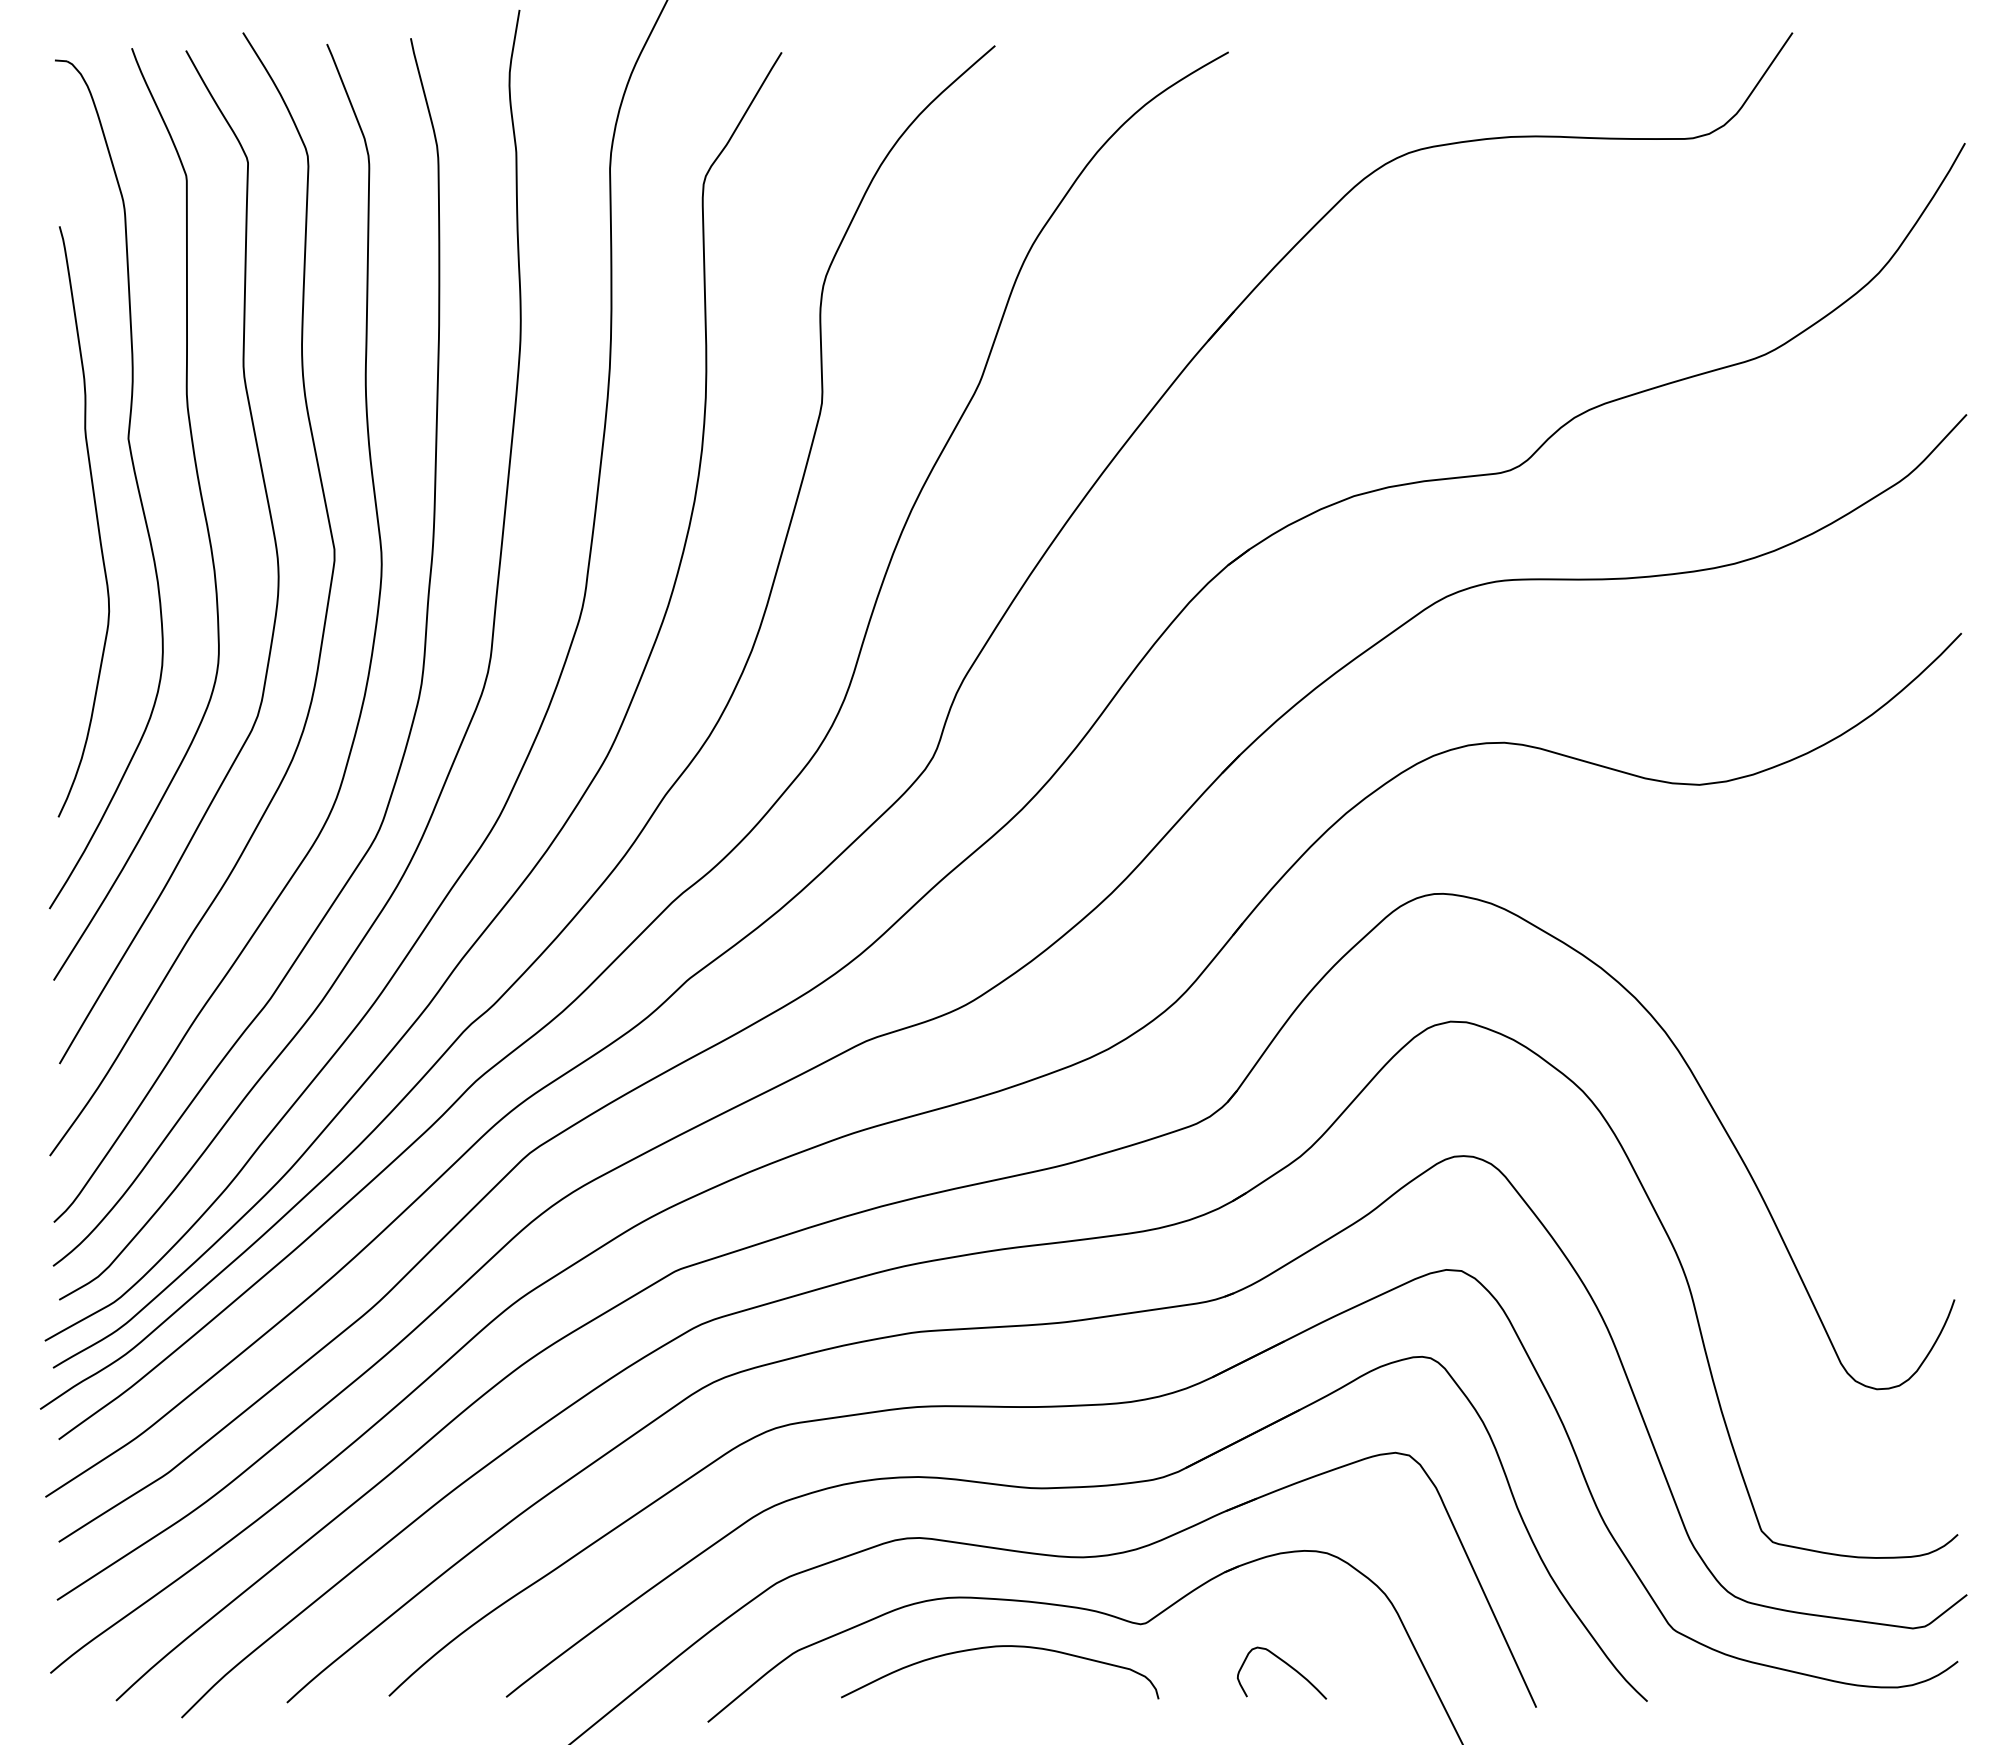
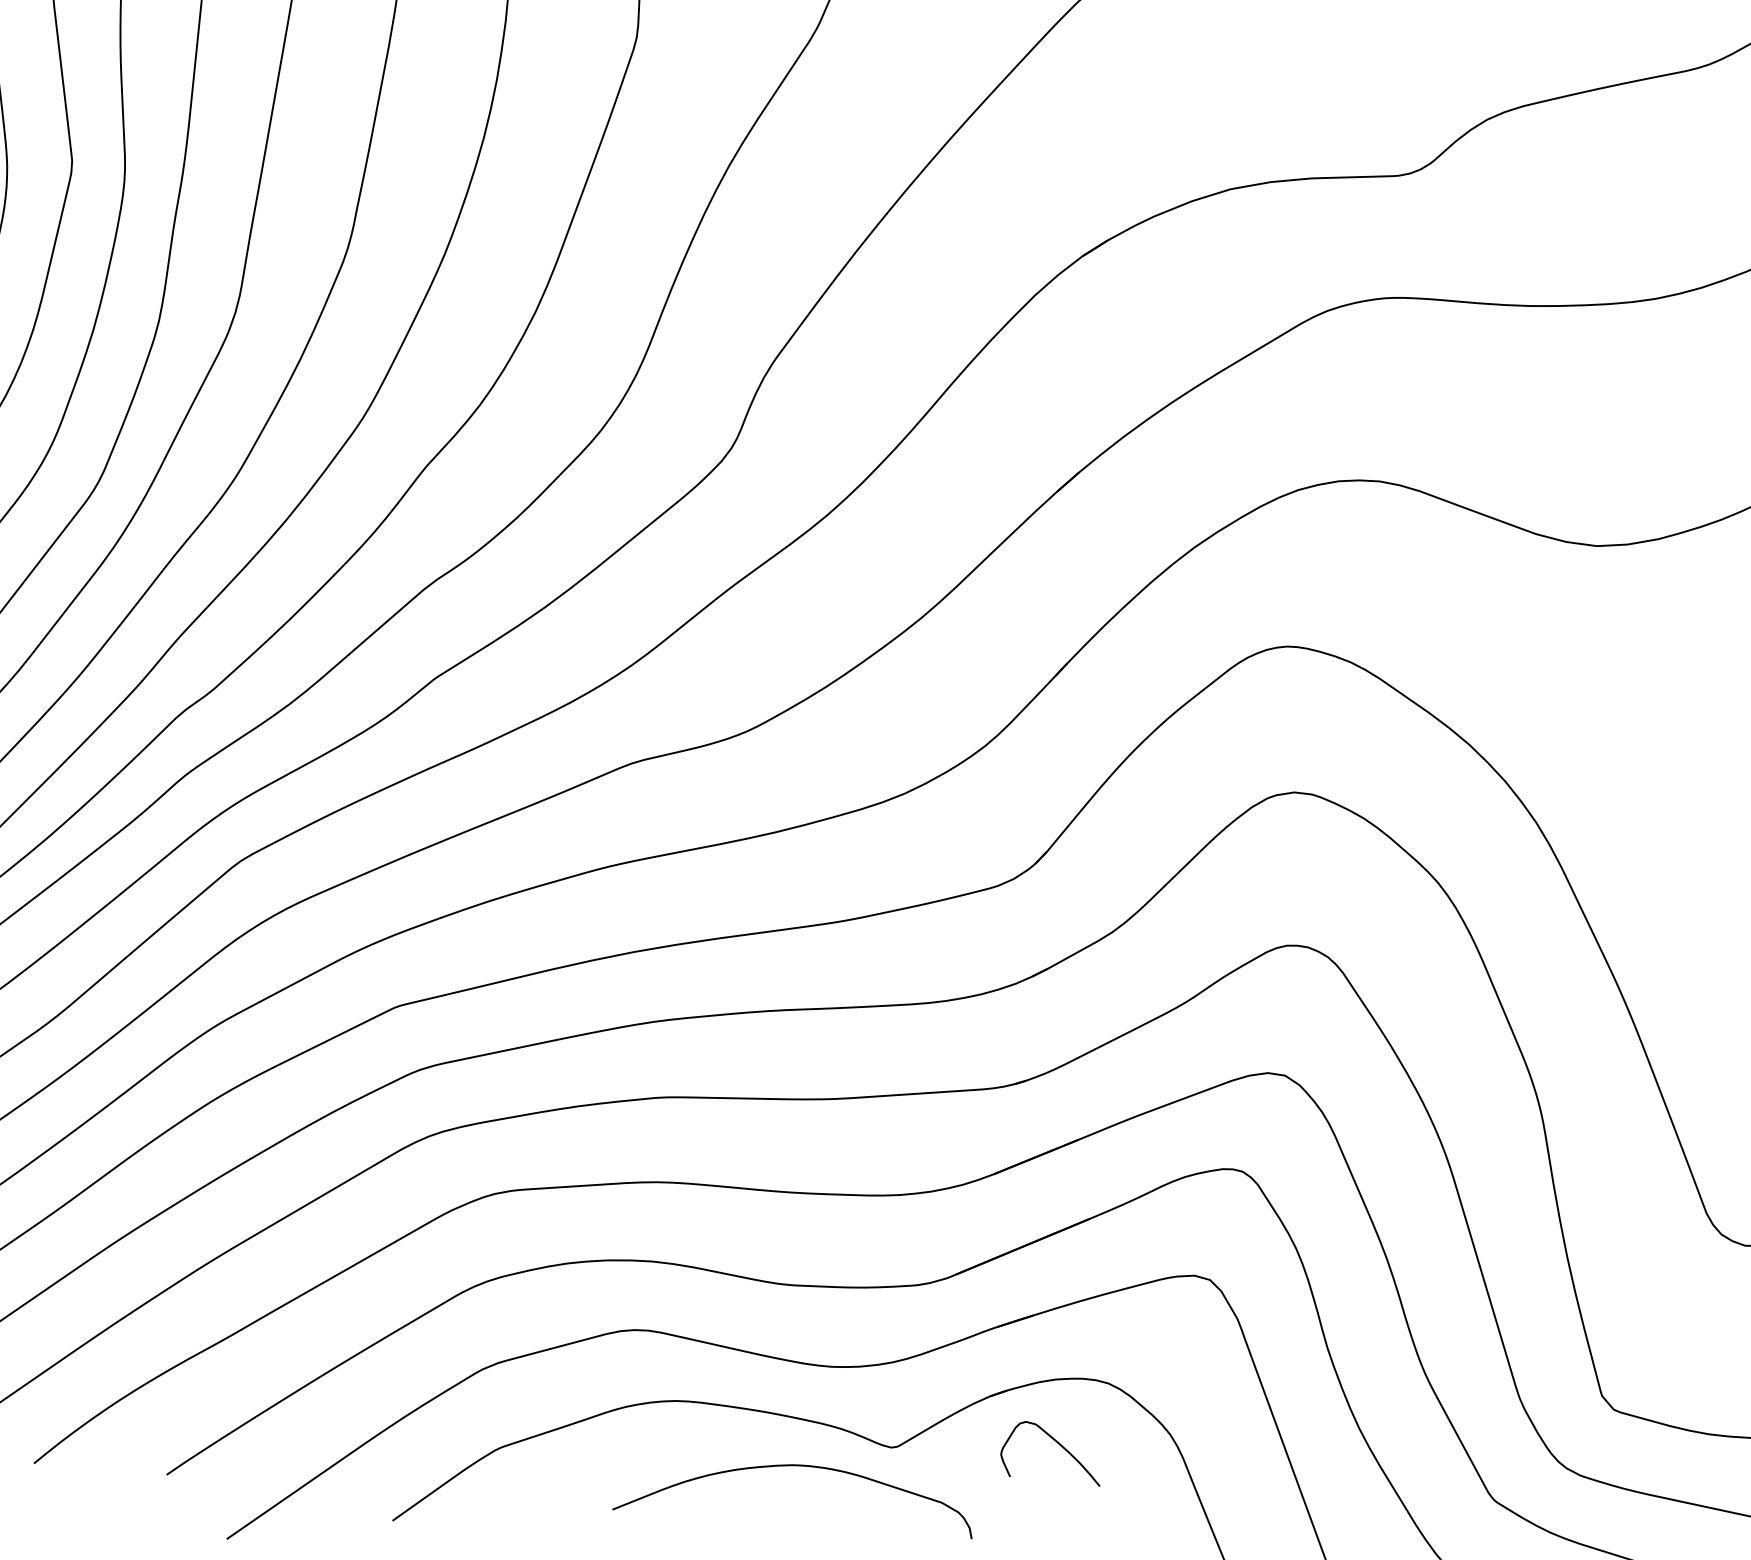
curve: (1000, 1647) -> (797, 1466), moved
curve: (1288, 1666) -> (1059, 1446), moved

